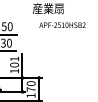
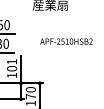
text: (62, 24) -> (66, 40), moved

